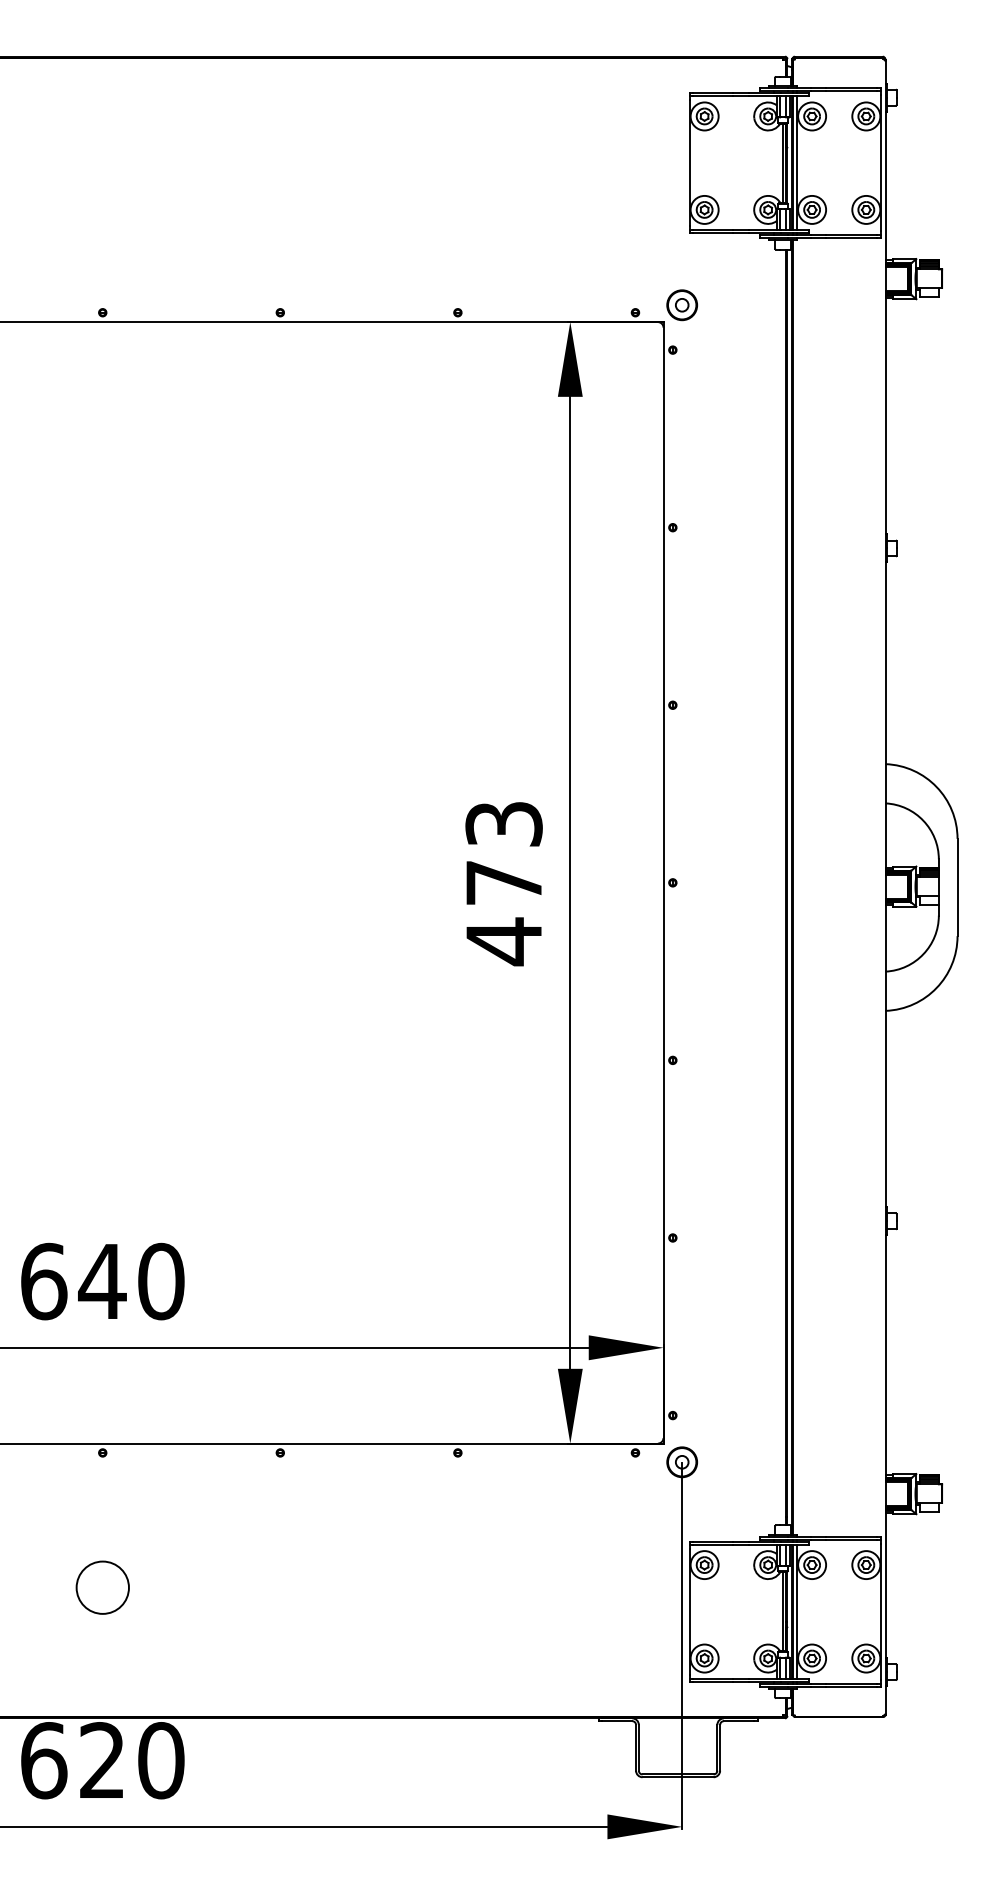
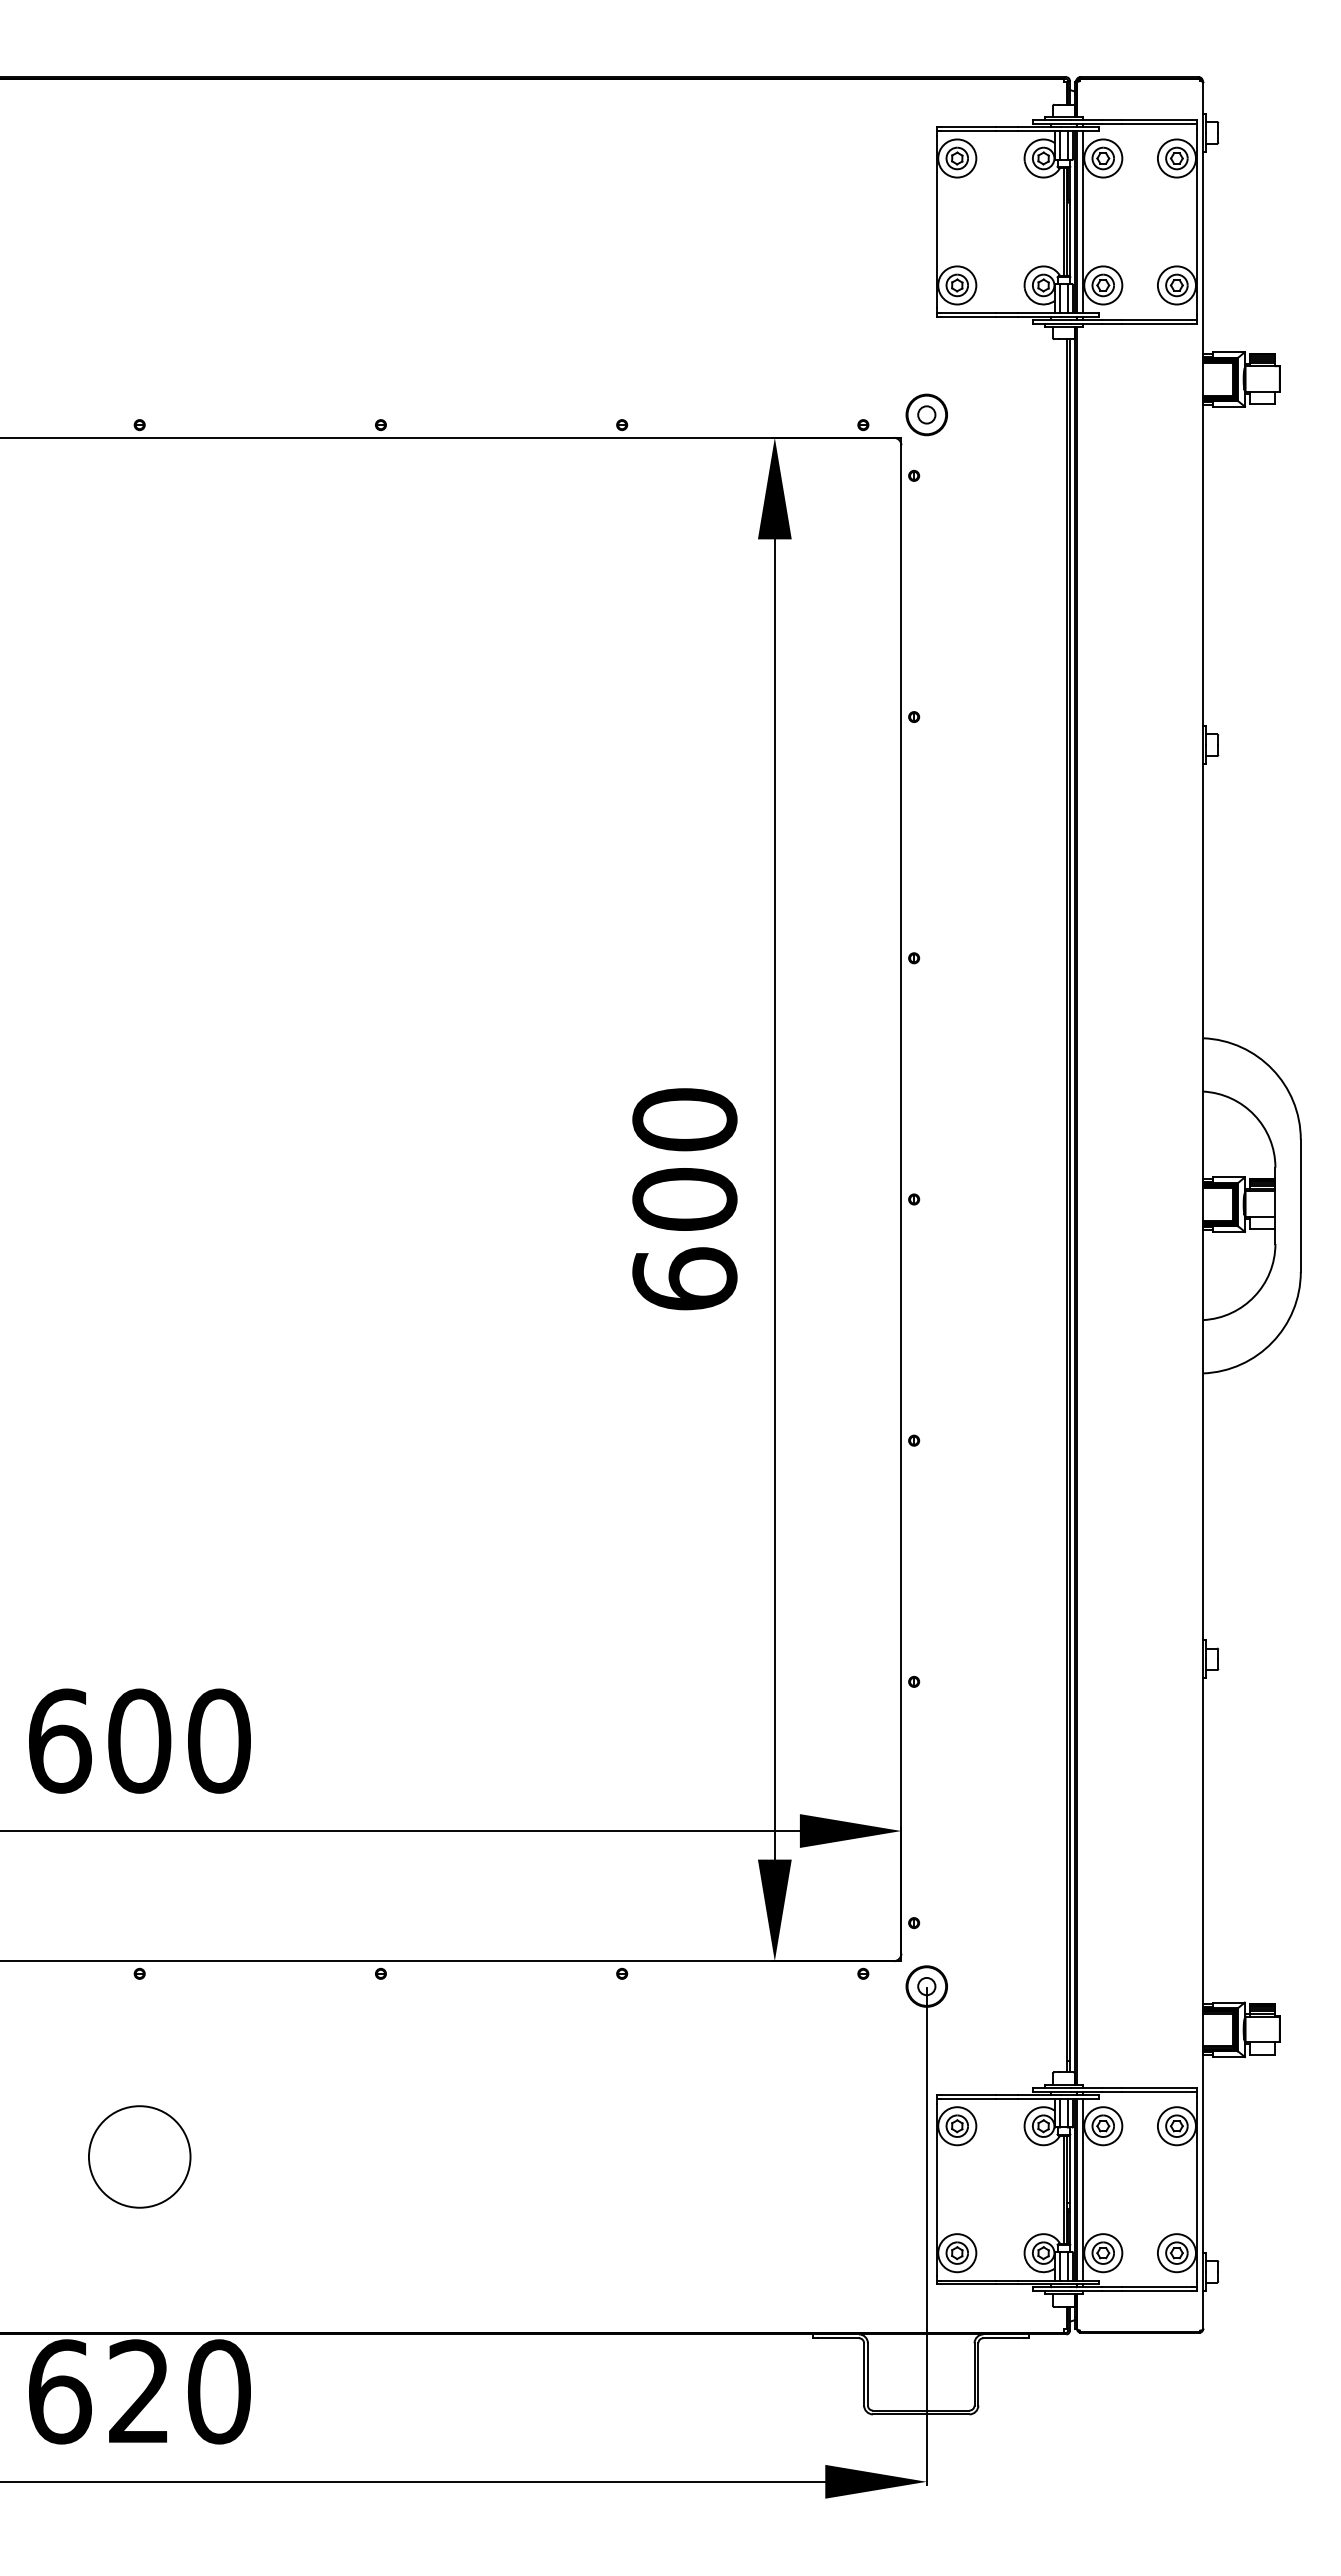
text: (503, 883) -> (684, 1200), 473 -> 600
text: (102, 1281) -> (139, 1740), 640 -> 600
circle: (102, 1587) -> (139, 2156), size x1.43

